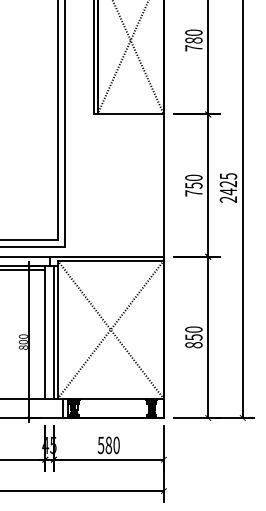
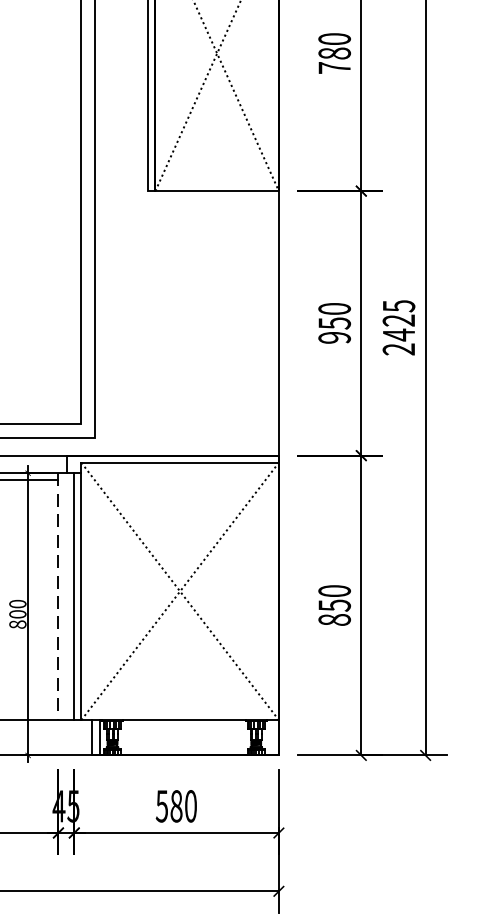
text: (193, 193) -> (333, 338), 750 -> 950
line: (45, 333) -> (58, 598), solid -> dashed

